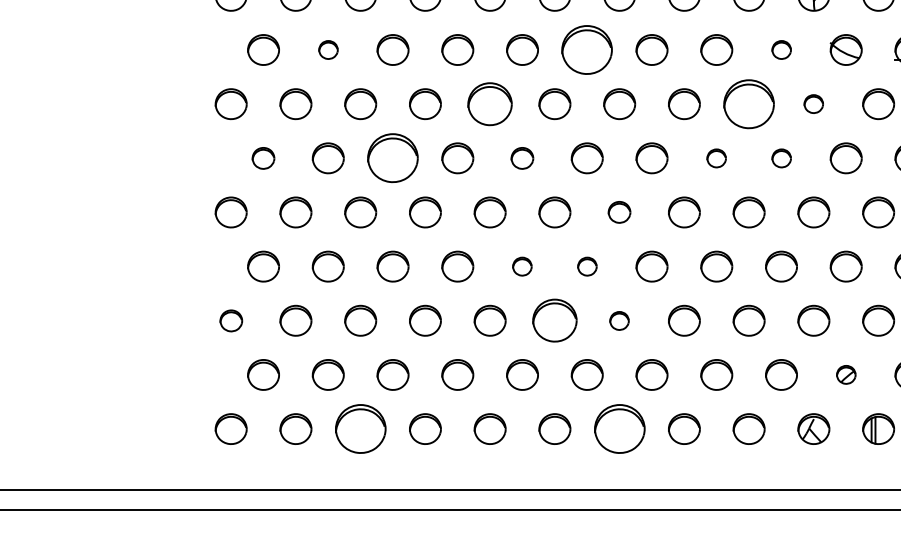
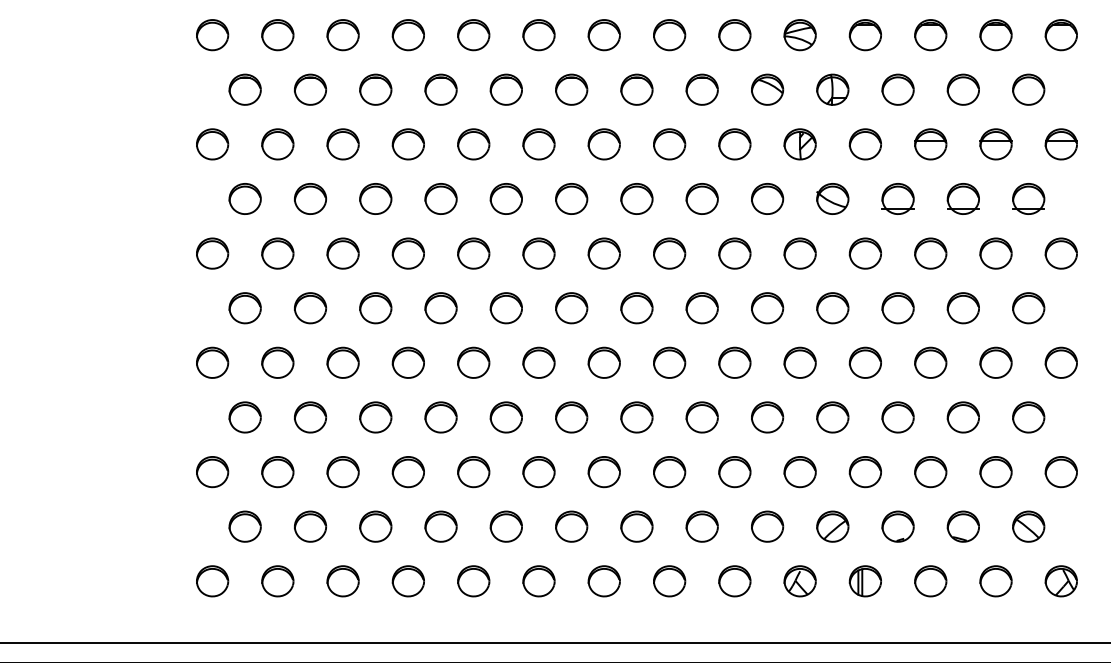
part: (328, 49) -> (310, 198), size x1.67
part: (587, 49) -> (571, 198), size x0.62
part: (781, 49) -> (767, 198), size x1.67
part: (489, 104) -> (473, 253), size x0.71
part: (748, 104) -> (734, 253), size x0.62
part: (813, 104) -> (799, 253), size x1.67
part: (262, 158) -> (244, 308), size x1.43
part: (392, 158) -> (375, 308), size x0.62
part: (521, 158) -> (505, 308), size x1.43
part: (716, 158) -> (701, 308), size x1.67
part: (781, 158) -> (767, 308), size x1.67
part: (618, 212) -> (603, 362), size x1.43
part: (521, 266) -> (505, 417), size x1.67
part: (587, 266) -> (571, 417), size x1.67
part: (231, 321) -> (212, 472), size x1.43
part: (554, 321) -> (538, 472), size x0.71
part: (618, 321) -> (603, 472), size x1.67
part: (845, 374) -> (832, 526), size x1.67
part: (360, 429) -> (342, 581), size x0.62
part: (618, 429) -> (603, 581), size x0.62

